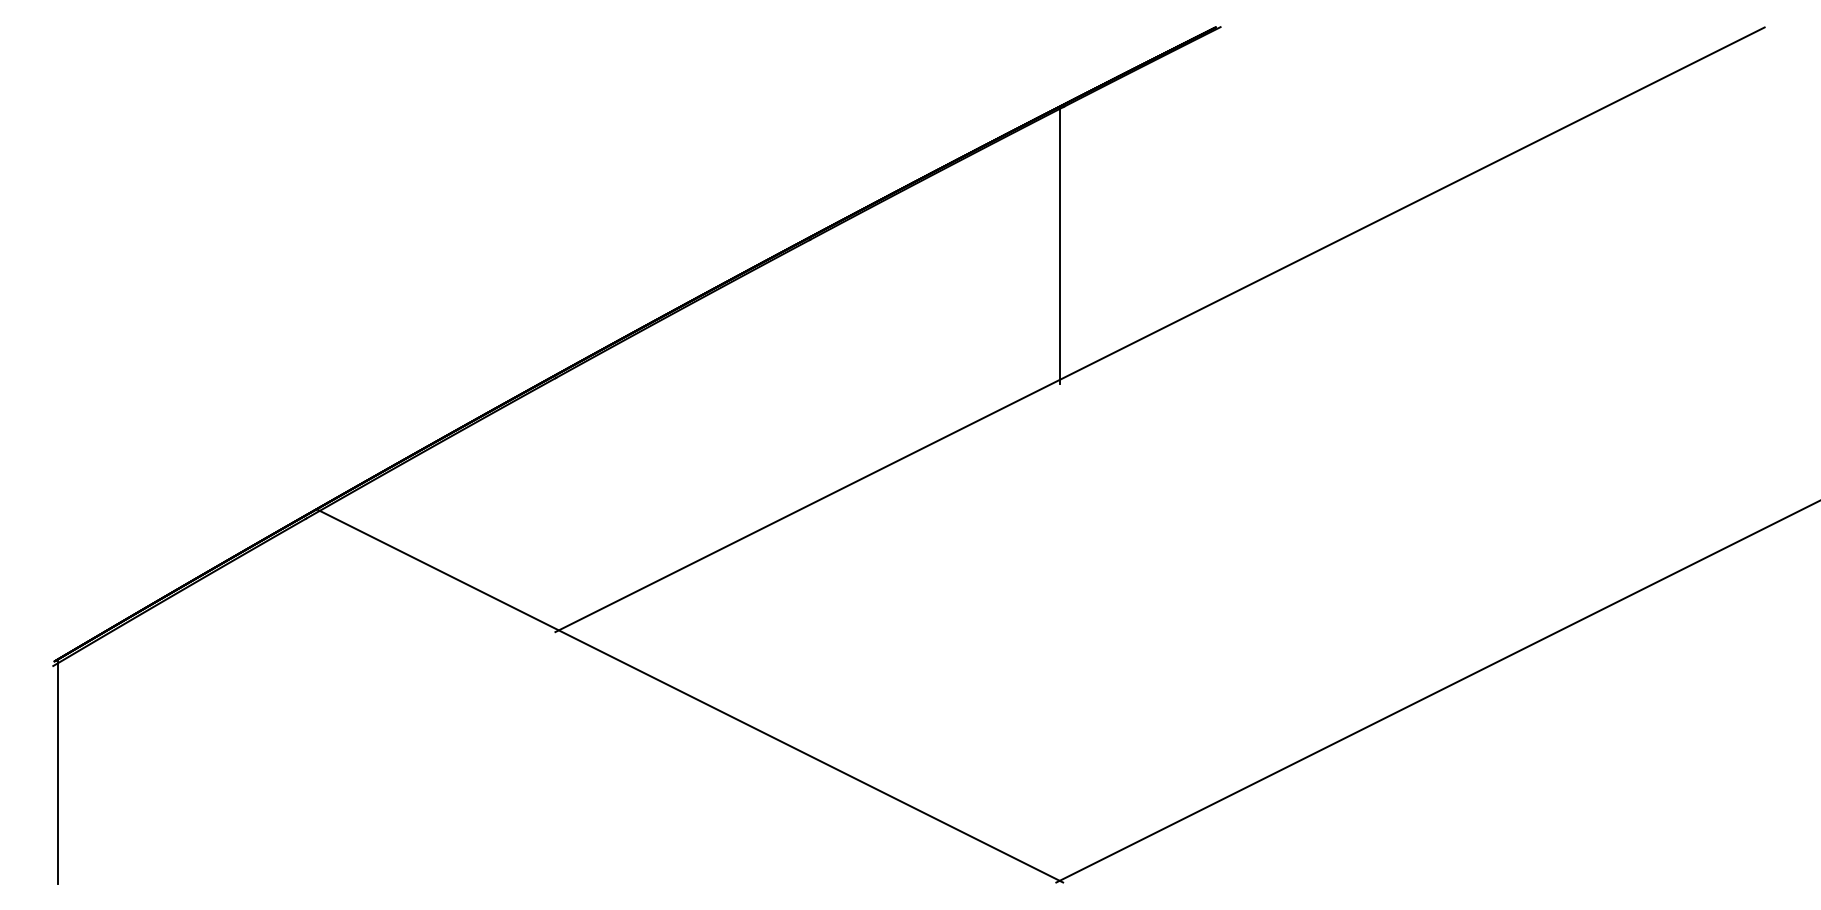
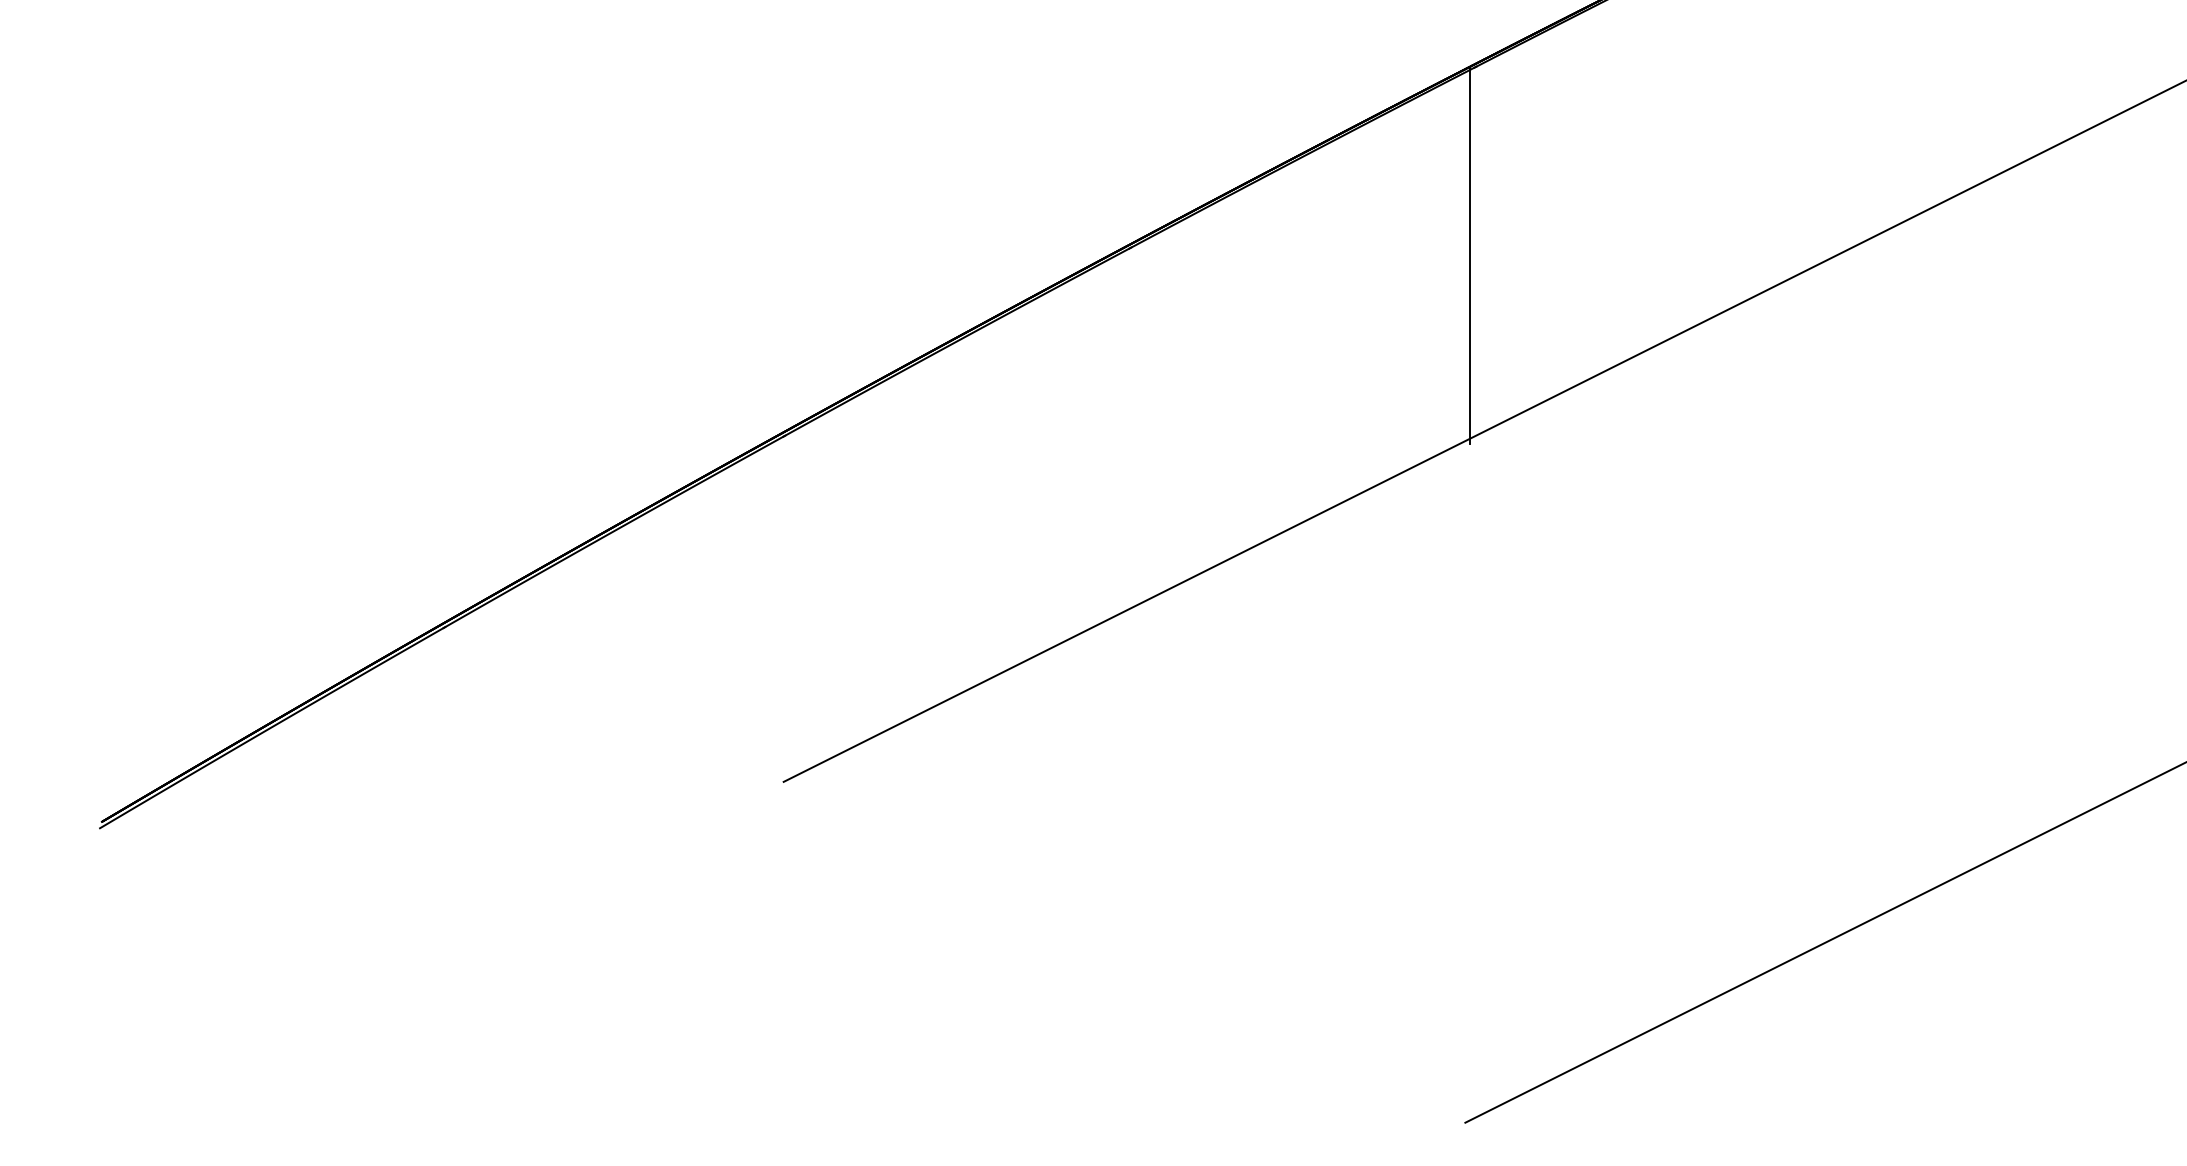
line: (689, 695) -> (966, 868), removed
line: (58, 771) -> (107, 971), removed

